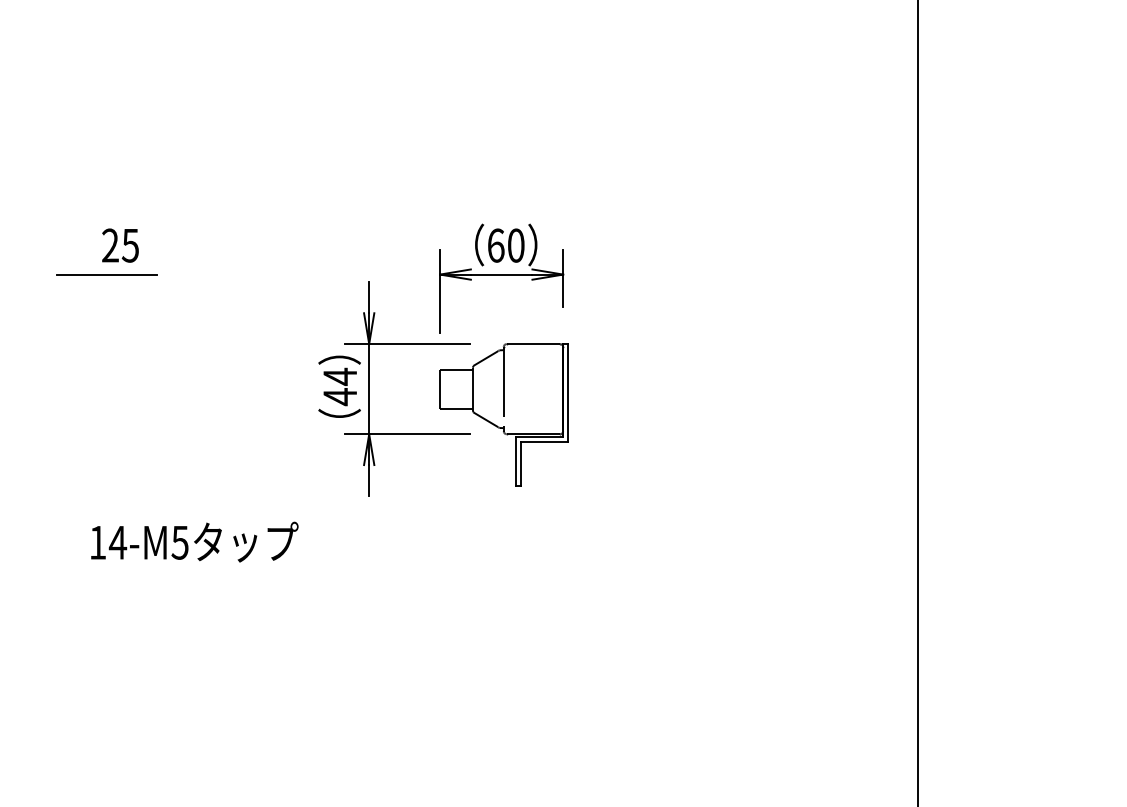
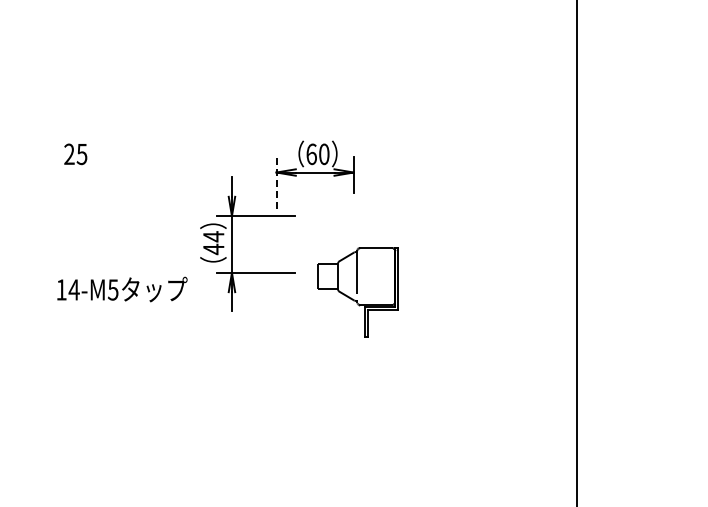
line: (107, 274) -> (67, 172), removed
line: (440, 290) -> (276, 182), solid -> dashed
part: (503, 414) -> (357, 292), moved
text: (194, 542) -> (122, 289), moved

